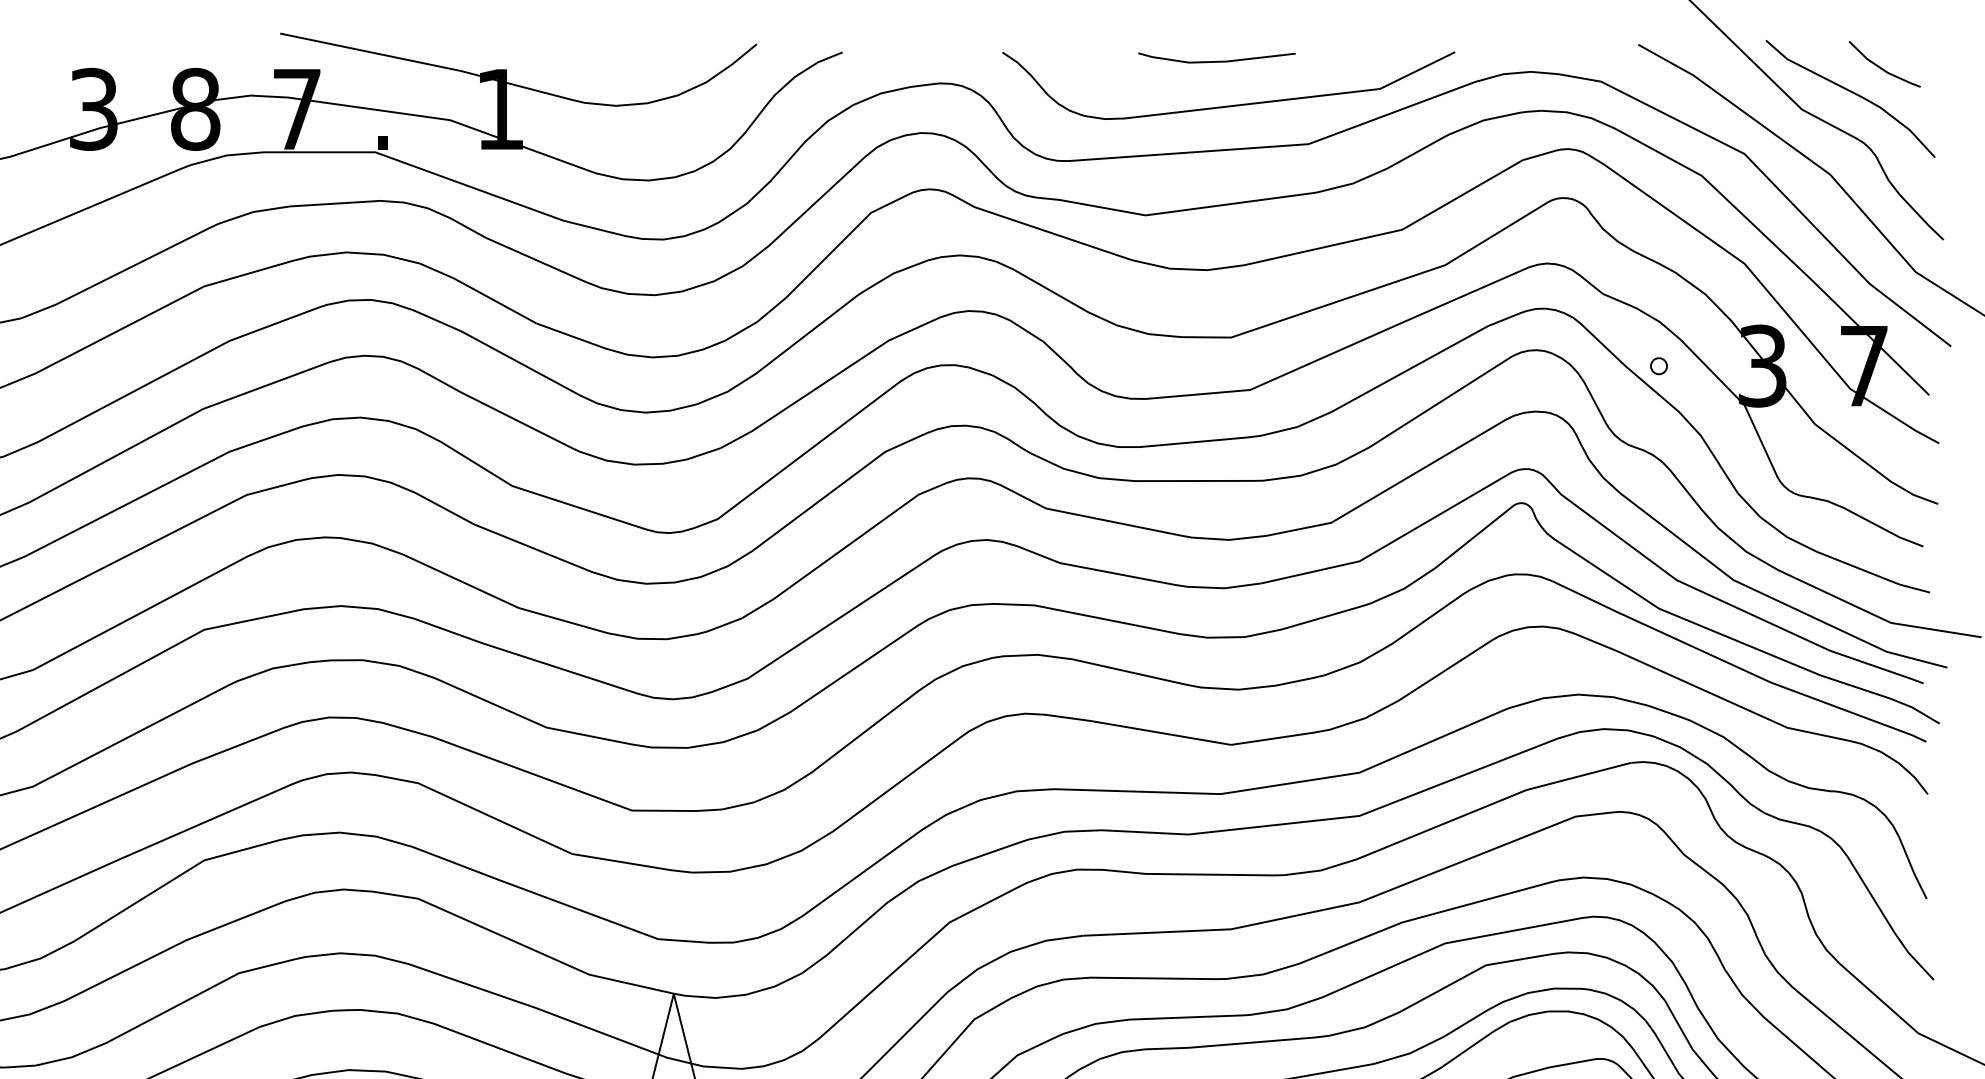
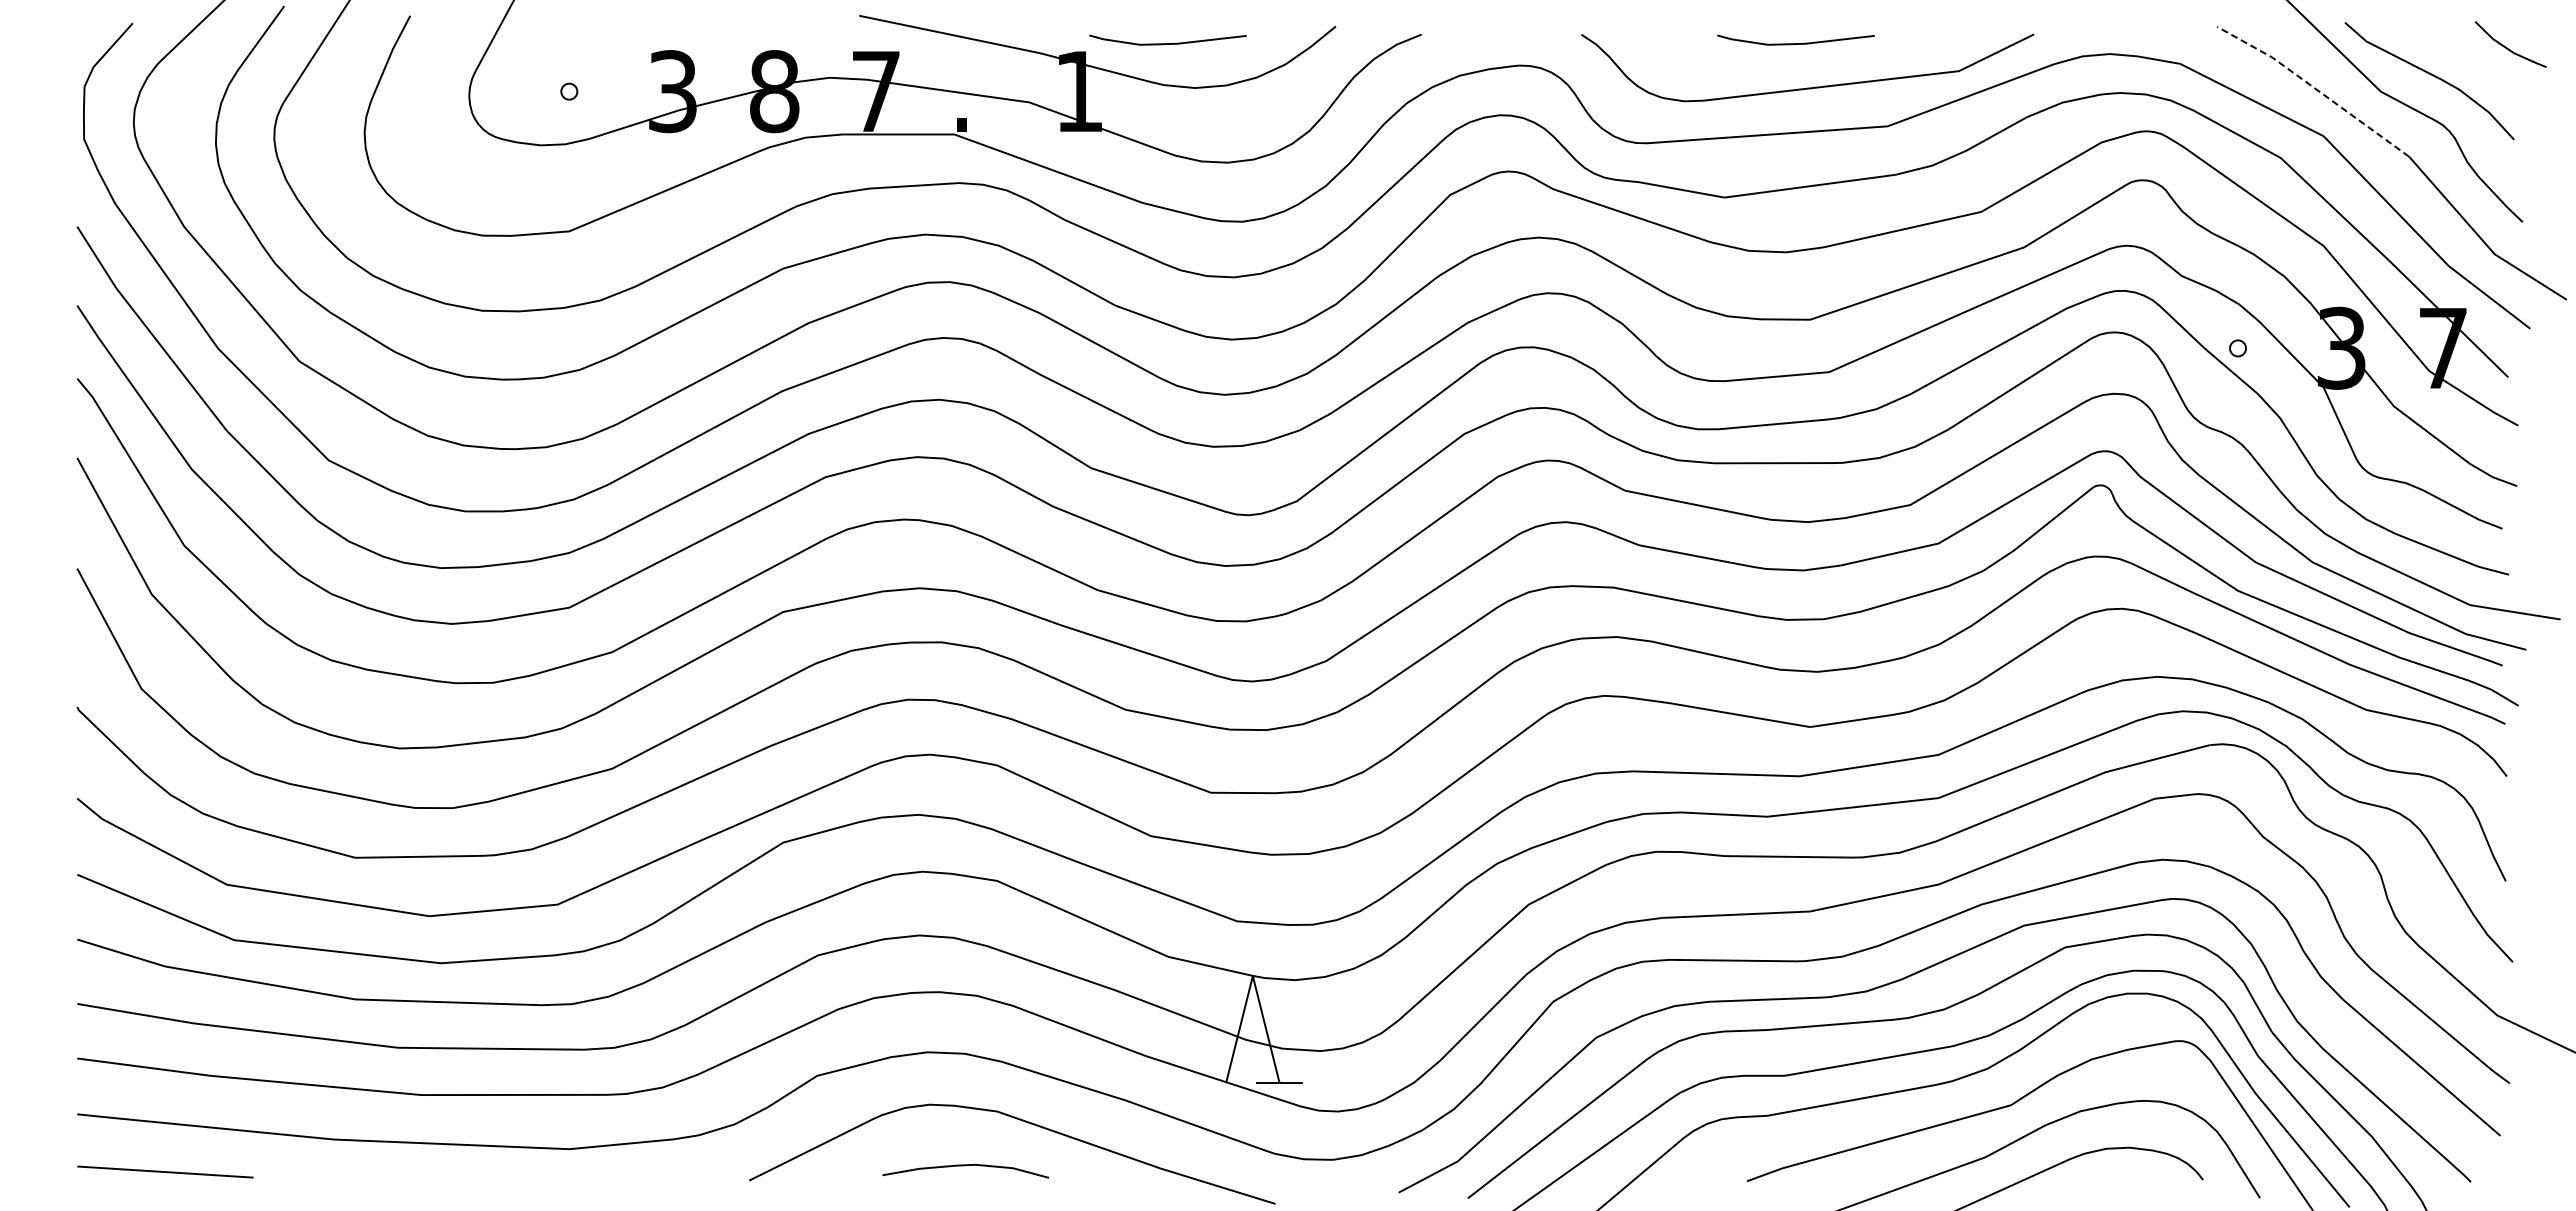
line: (588, 61) -> (1167, 43), added
line: (1881, 67) -> (2507, 47), moved
line: (1735, 106) -> (2314, 88), solid -> dashed

